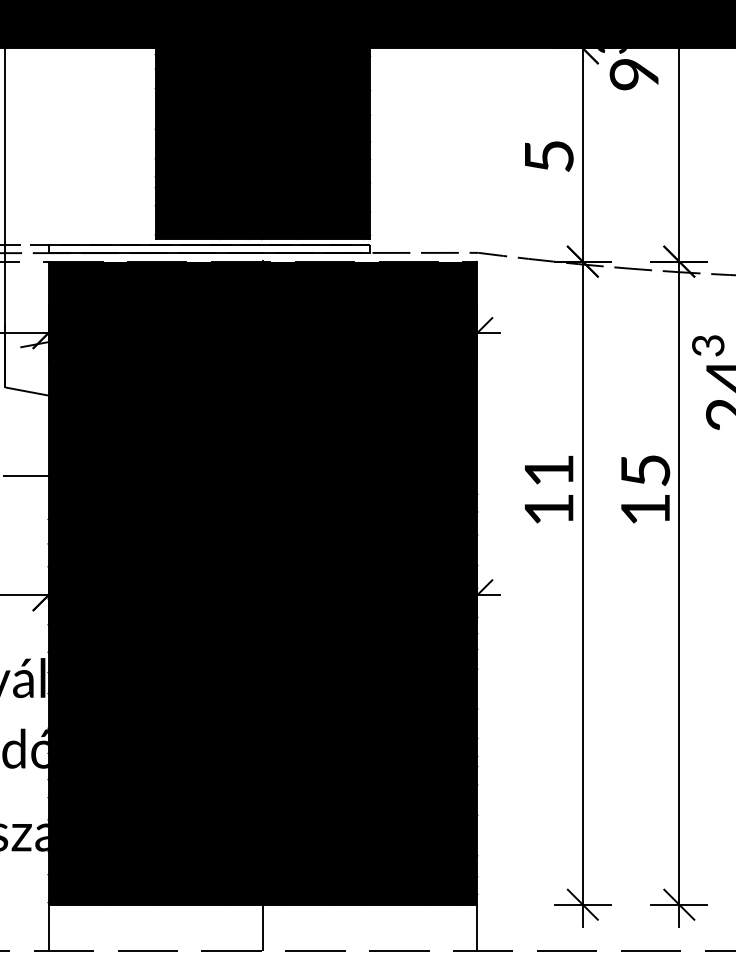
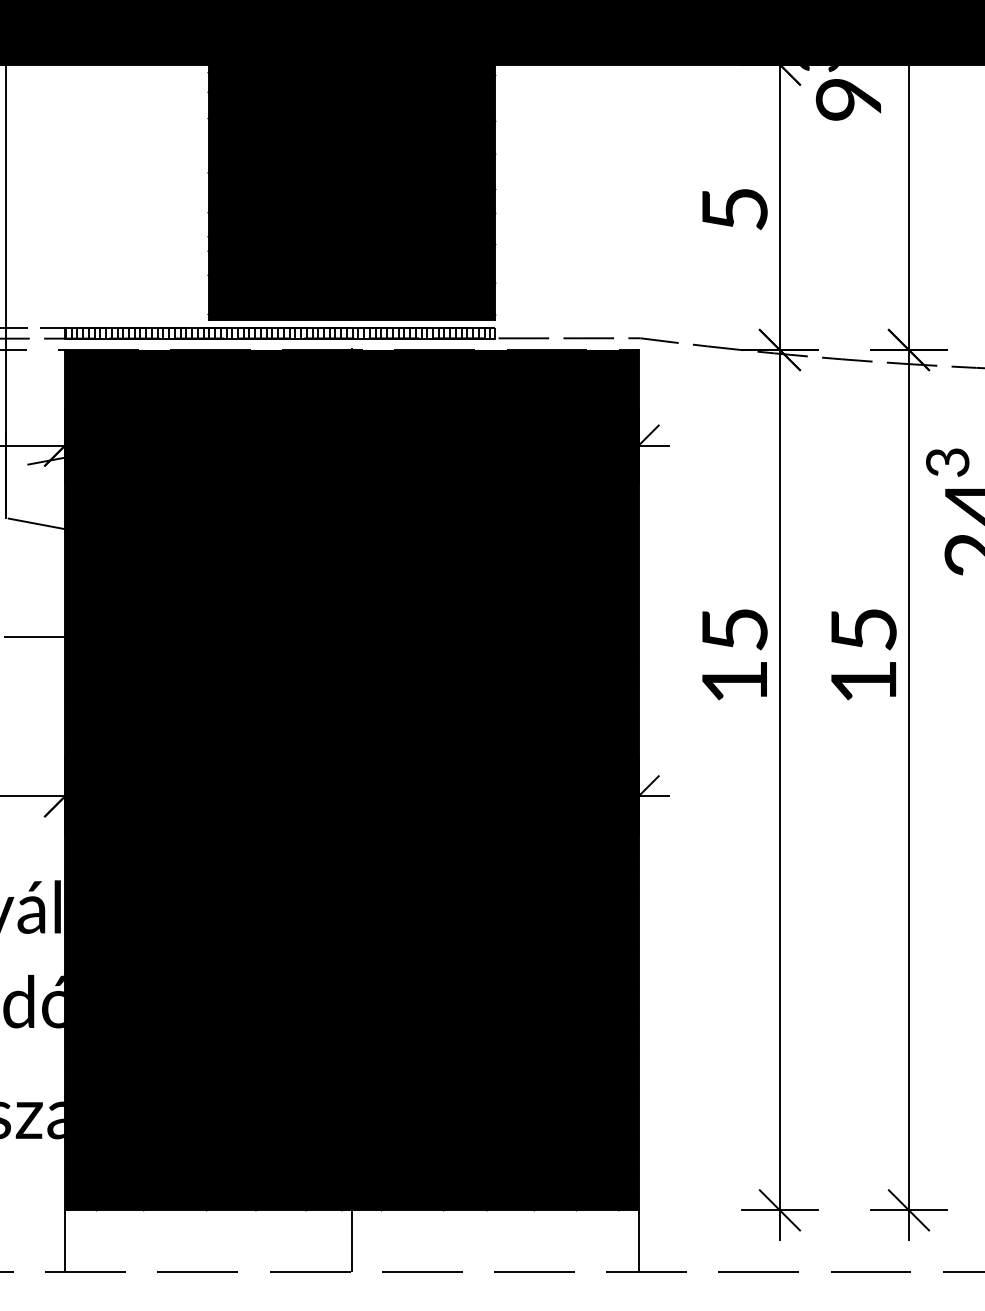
hatch: (207, 248) -> (277, 332), added
text: (548, 470) -> (734, 629), 11 -> 15

